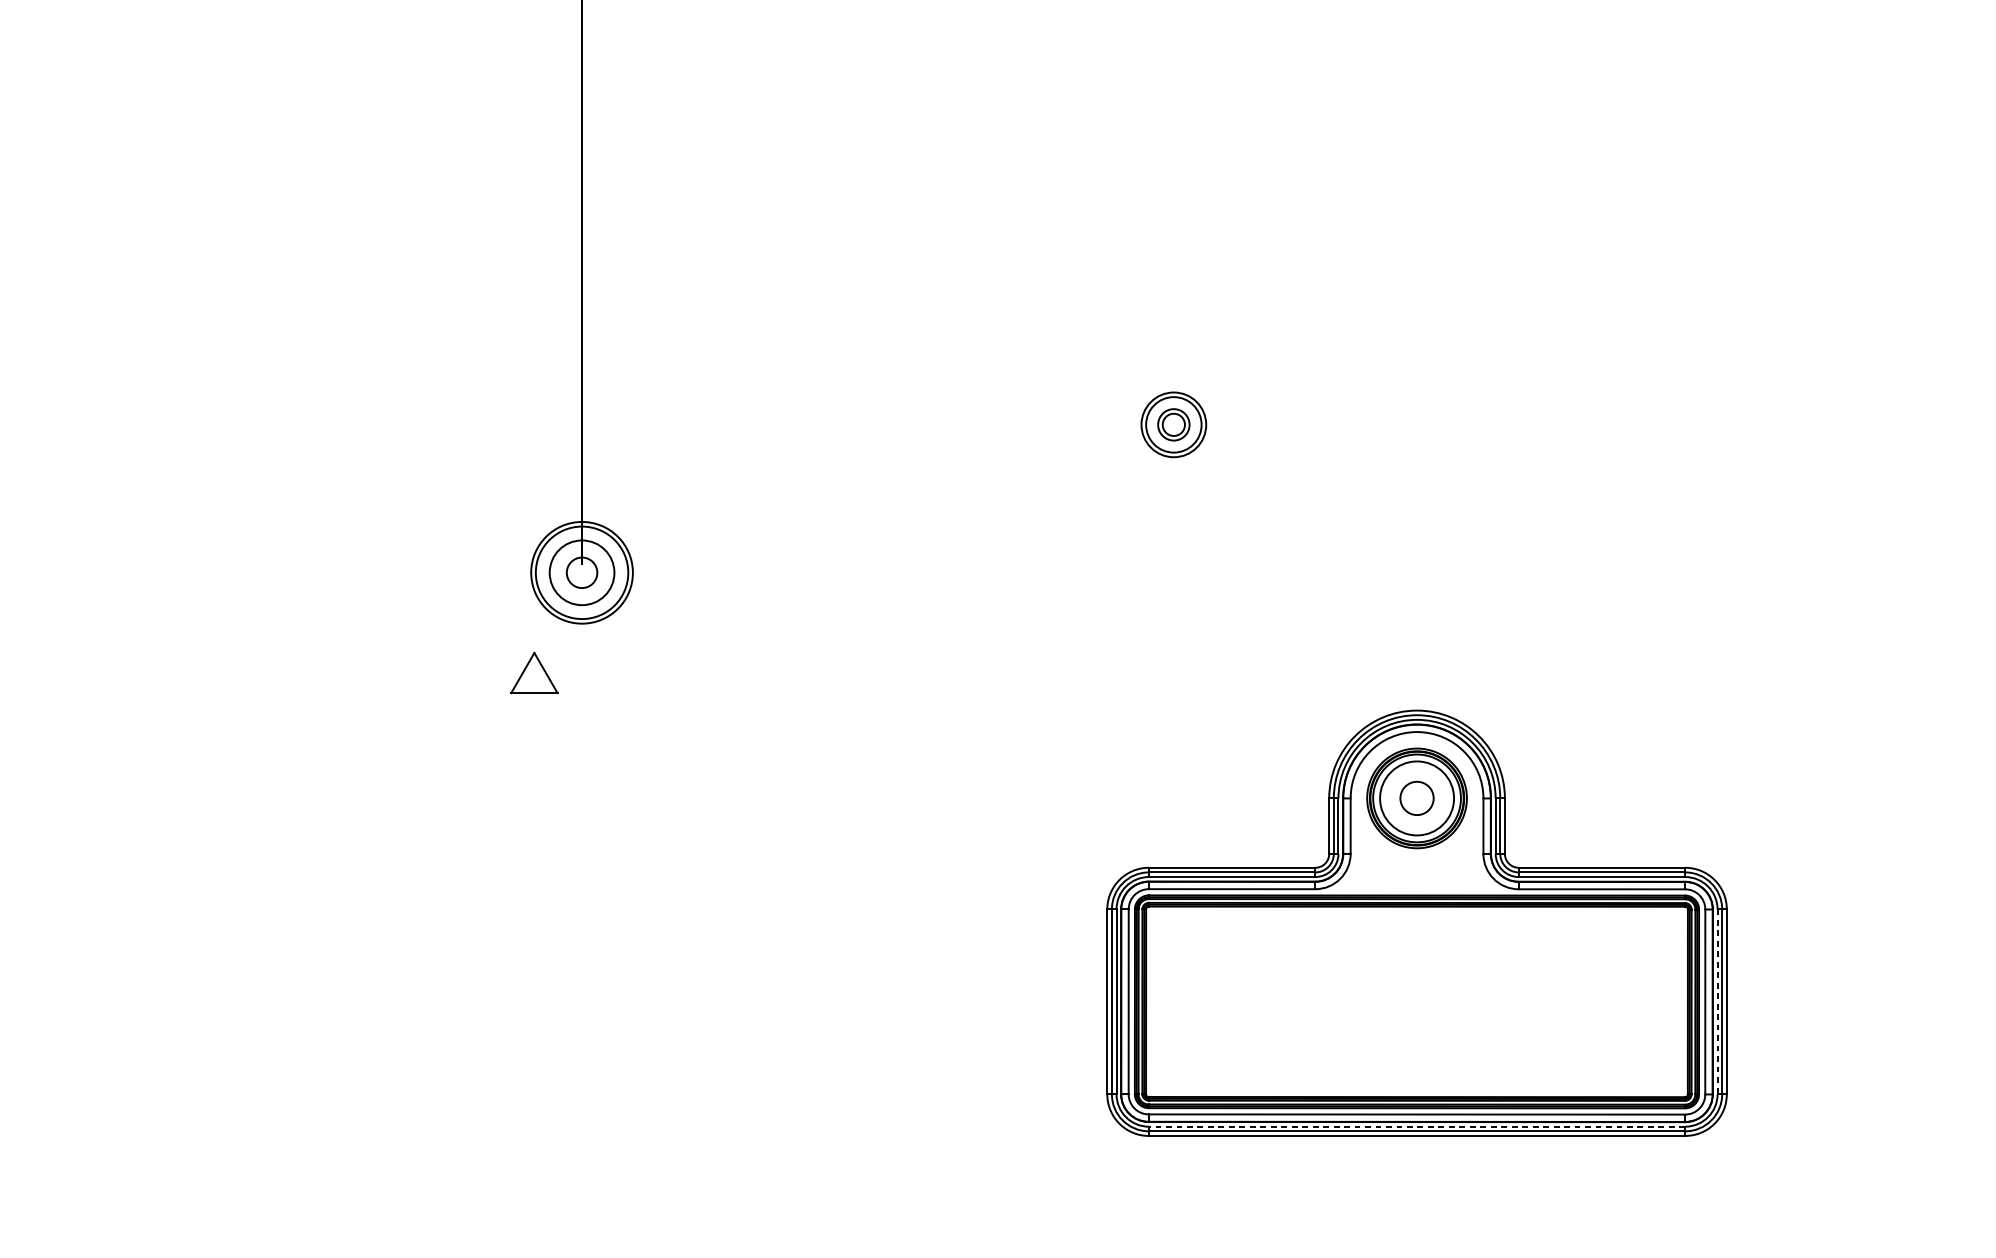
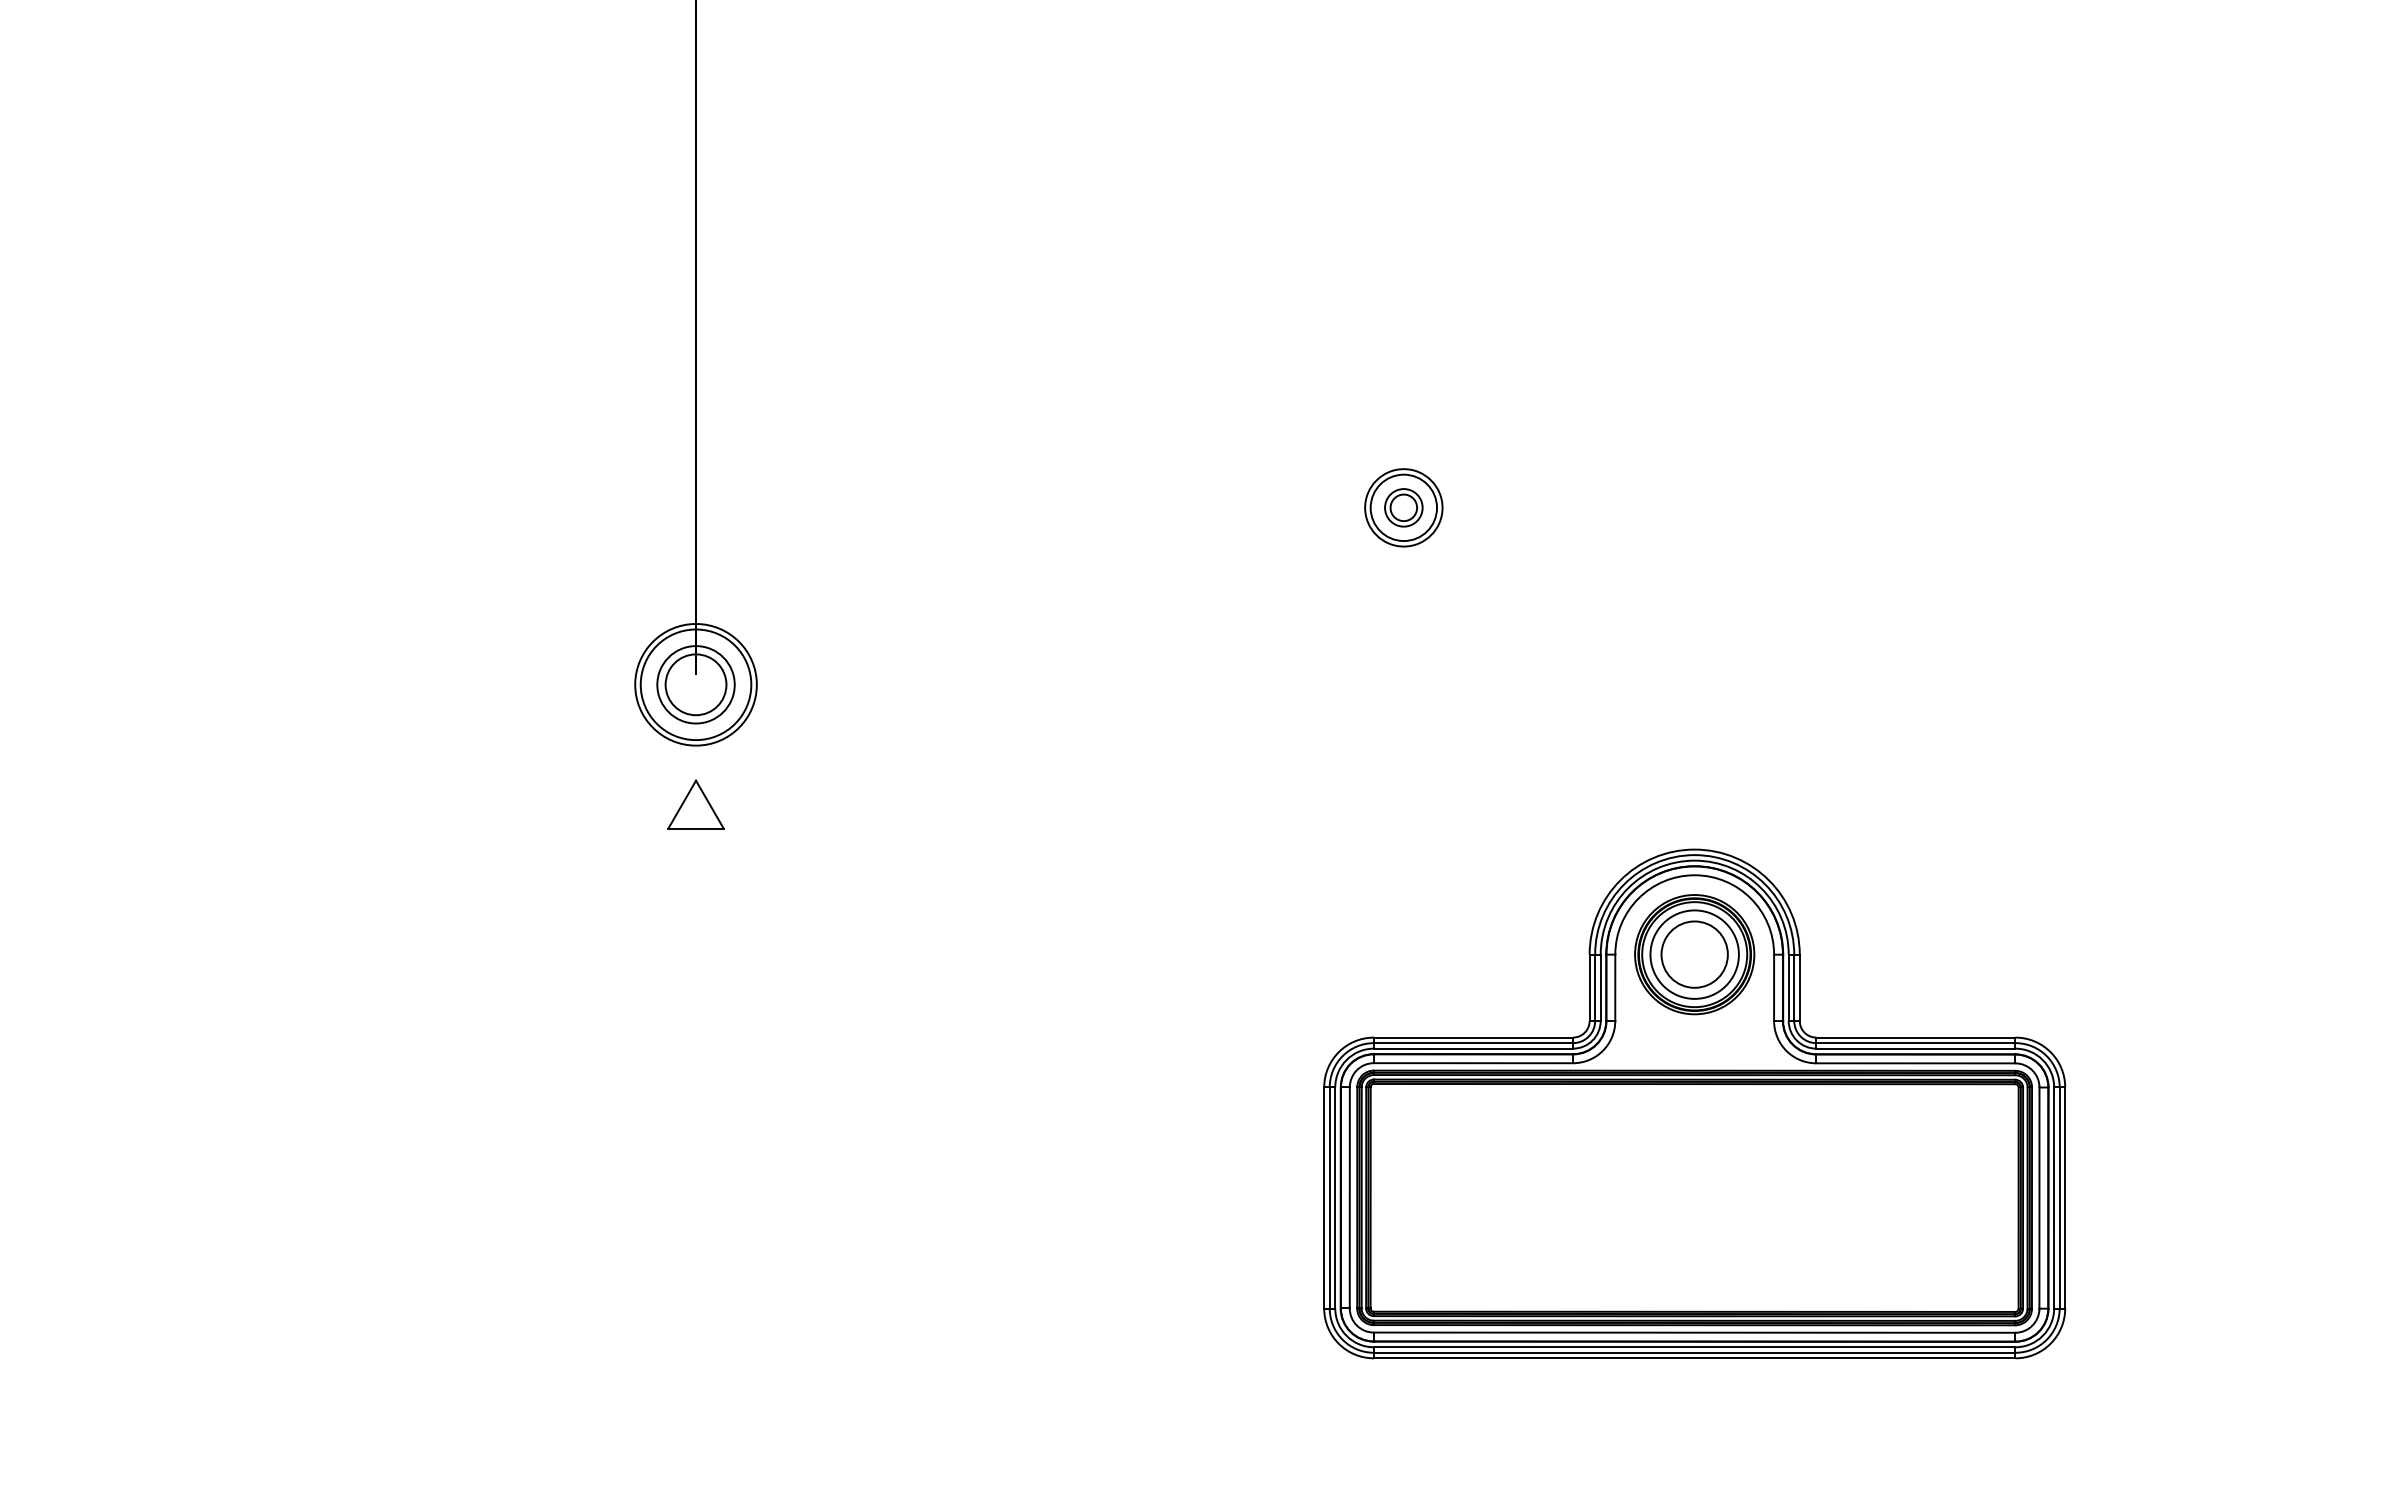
circle: (581, 572) -> (695, 684), size x1.67
part: (533, 672) -> (695, 804), moved
circle: (1416, 798) -> (1694, 954), size x1.67
line: (1717, 1001) -> (2054, 1197), dashed -> solid
line: (1416, 1126) -> (1694, 1347), dashed -> solid

